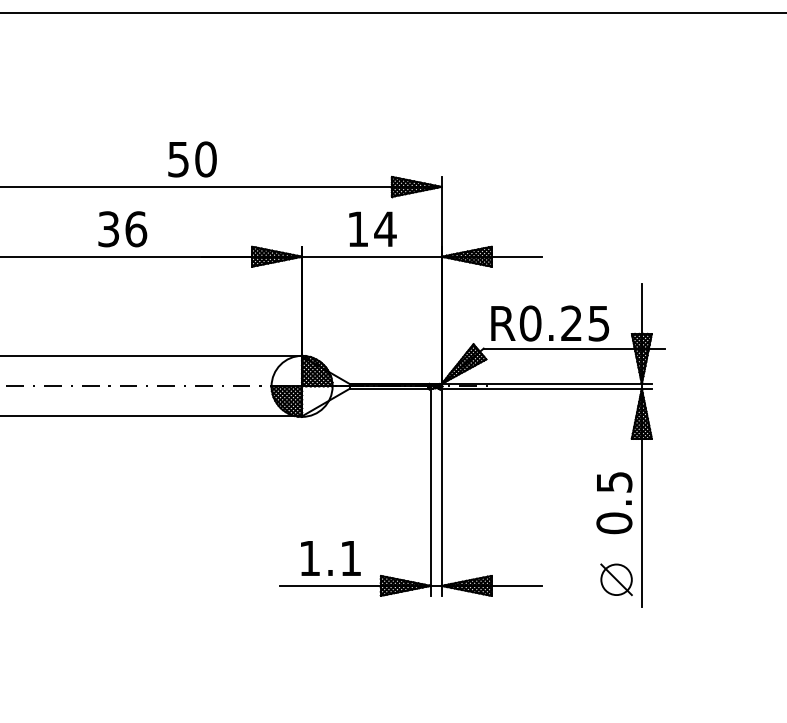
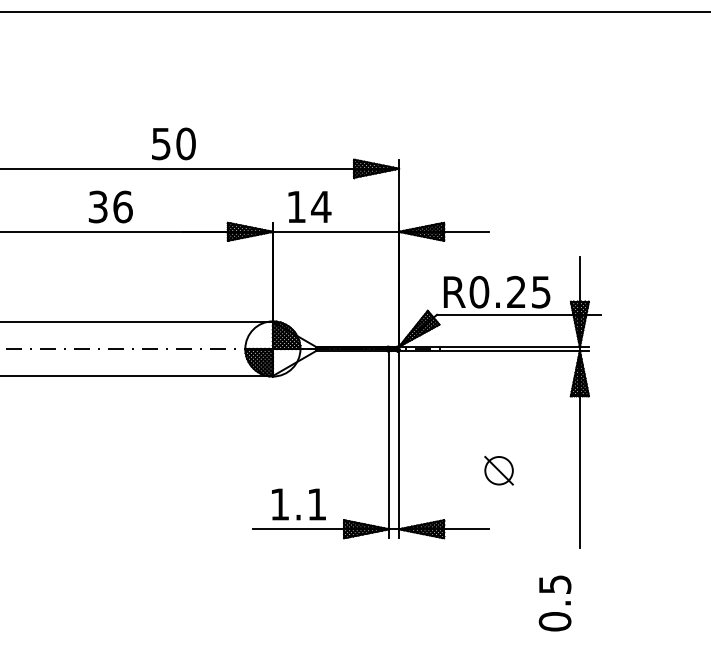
text: (372, 228) -> (309, 206), moved
text: (613, 503) -> (554, 603), moved
part: (615, 579) -> (498, 470), moved

